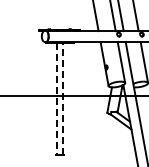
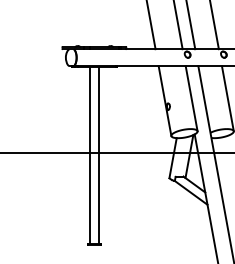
line: (56, 98) -> (89, 155), dashed -> solid
line: (62, 98) -> (98, 155), dashed -> solid

